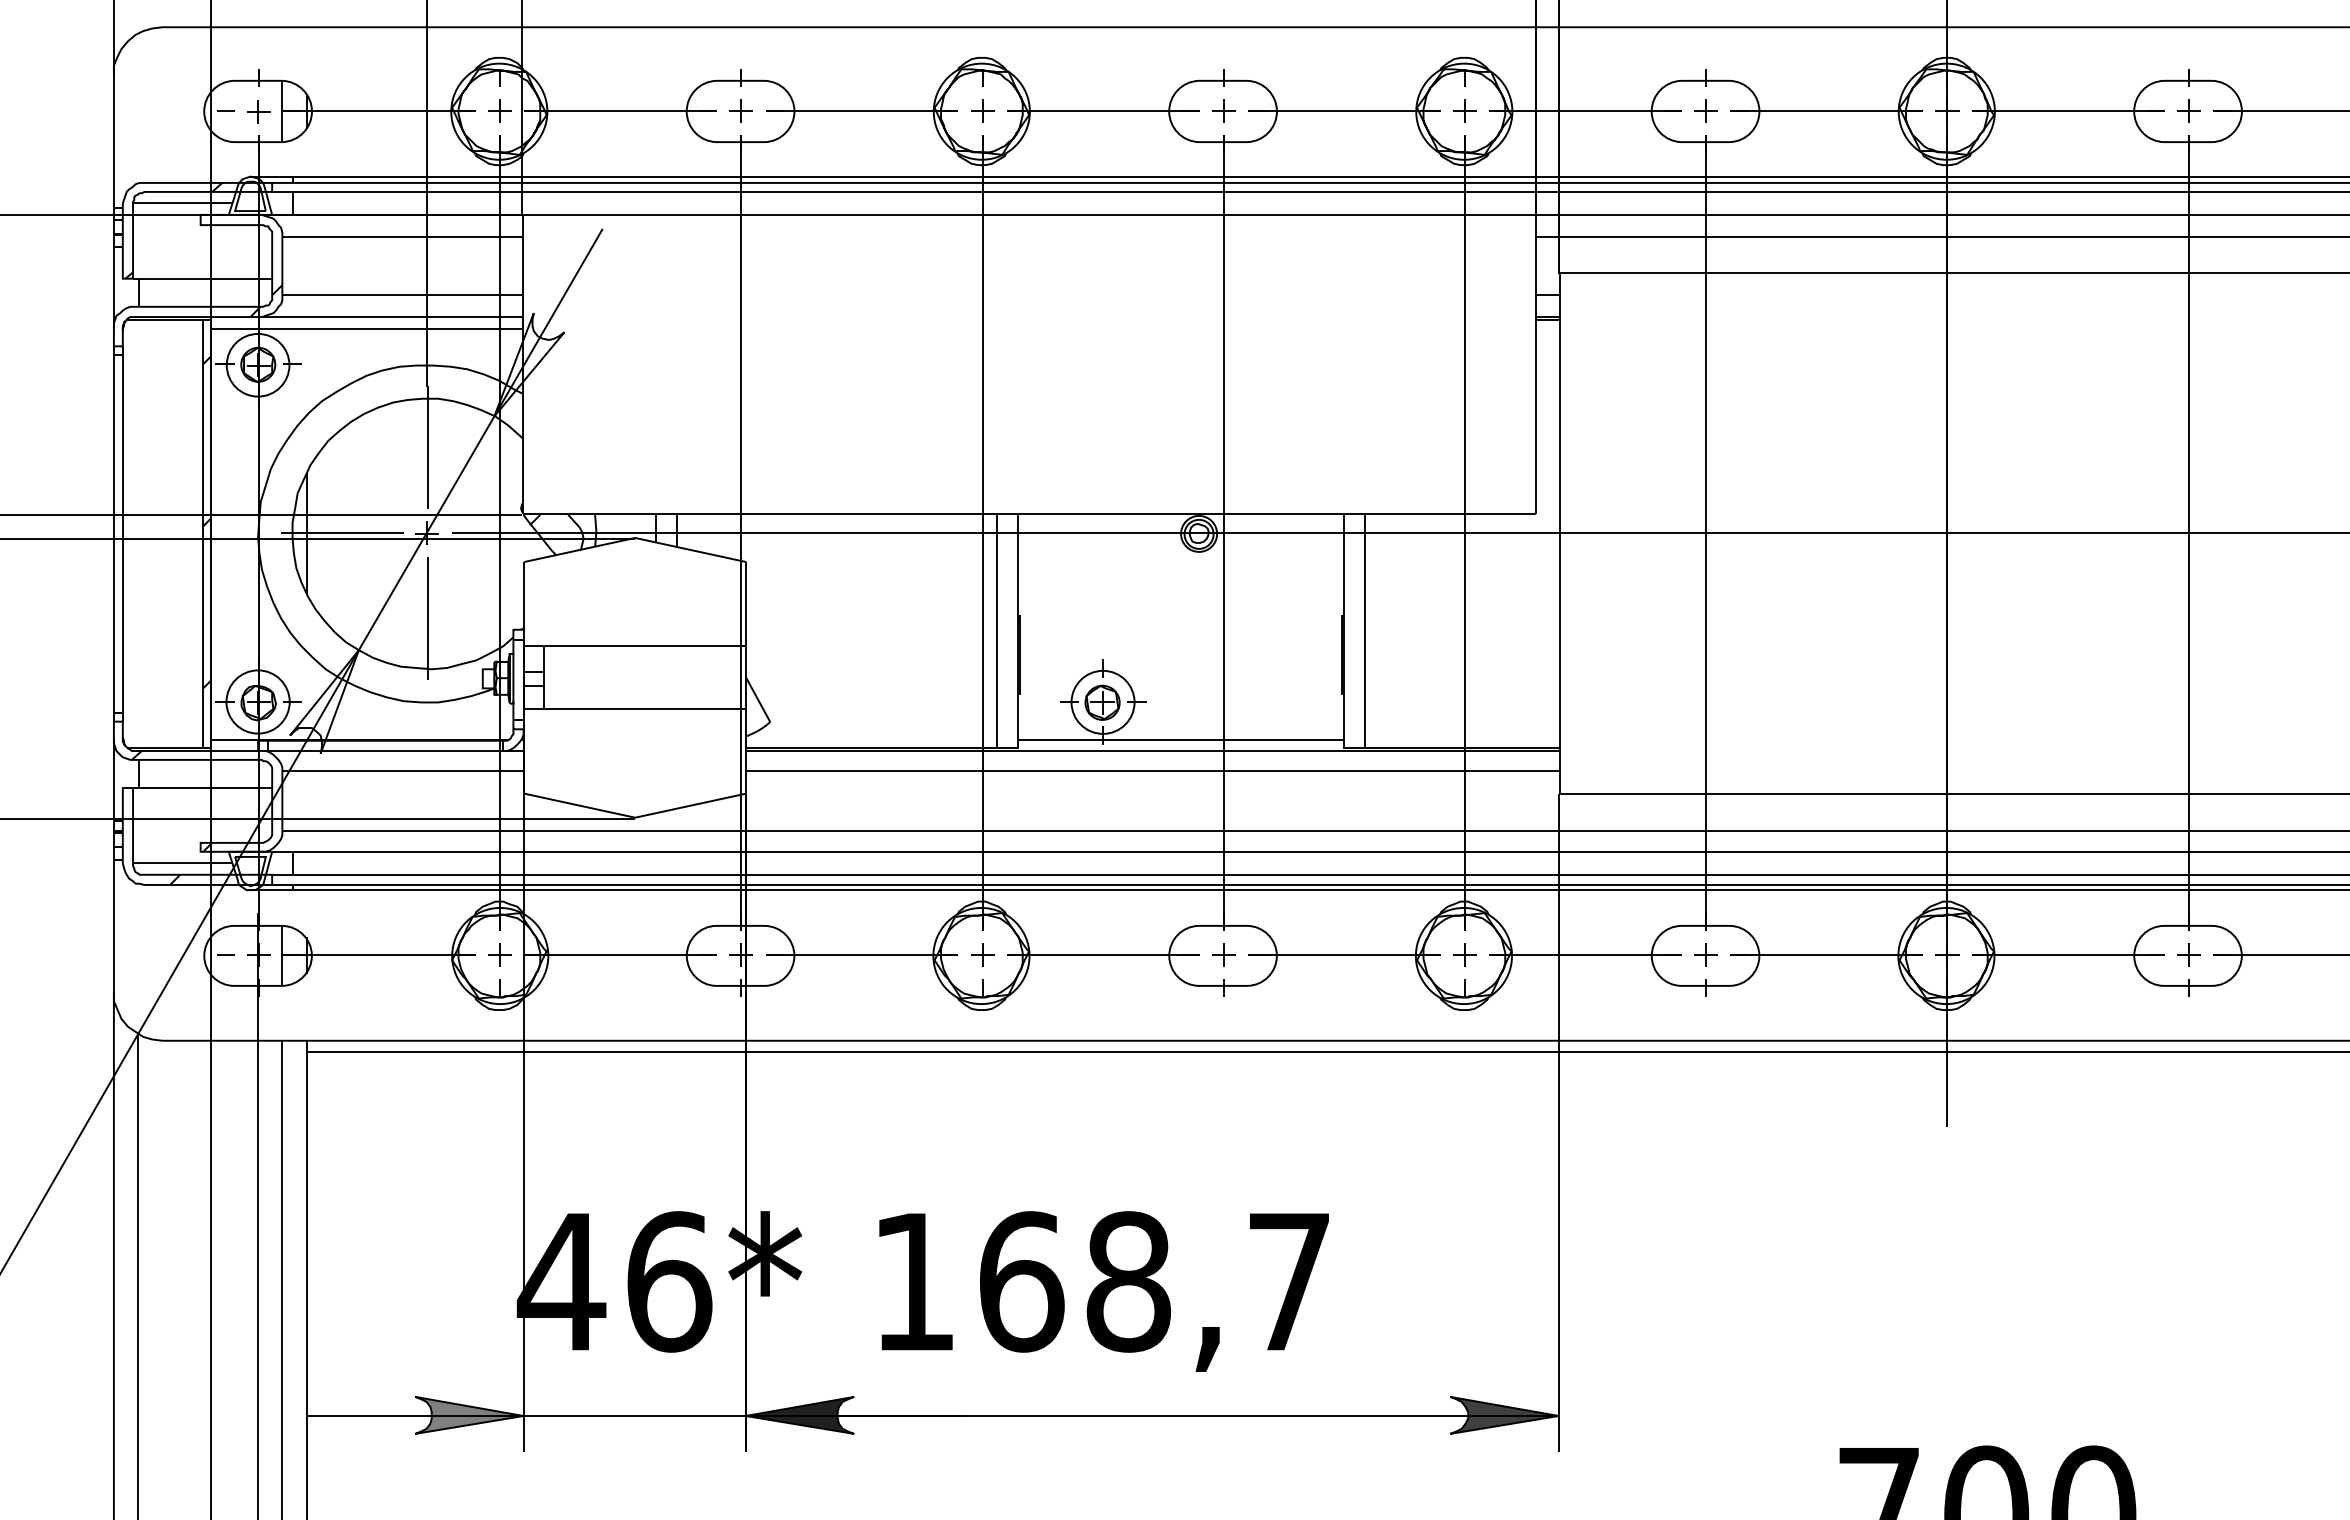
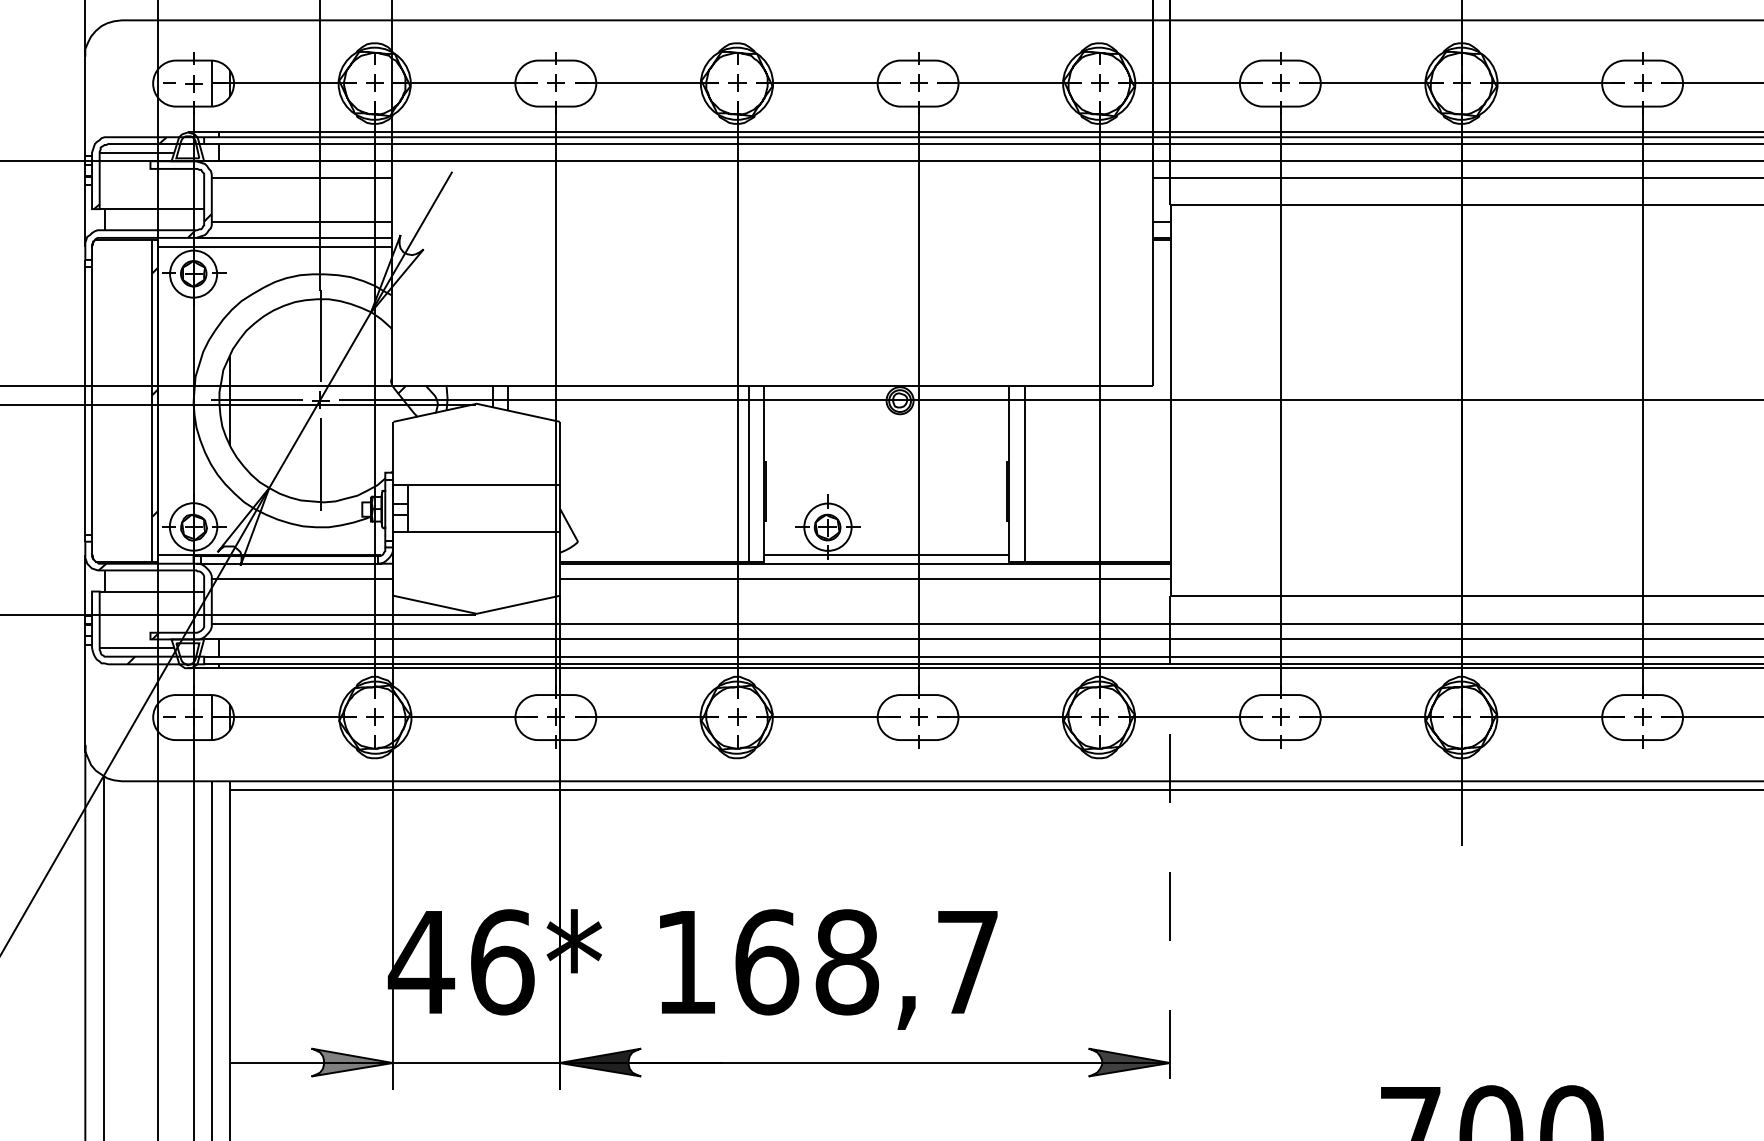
line: (1558, 1123) -> (1169, 843), solid -> dashed

